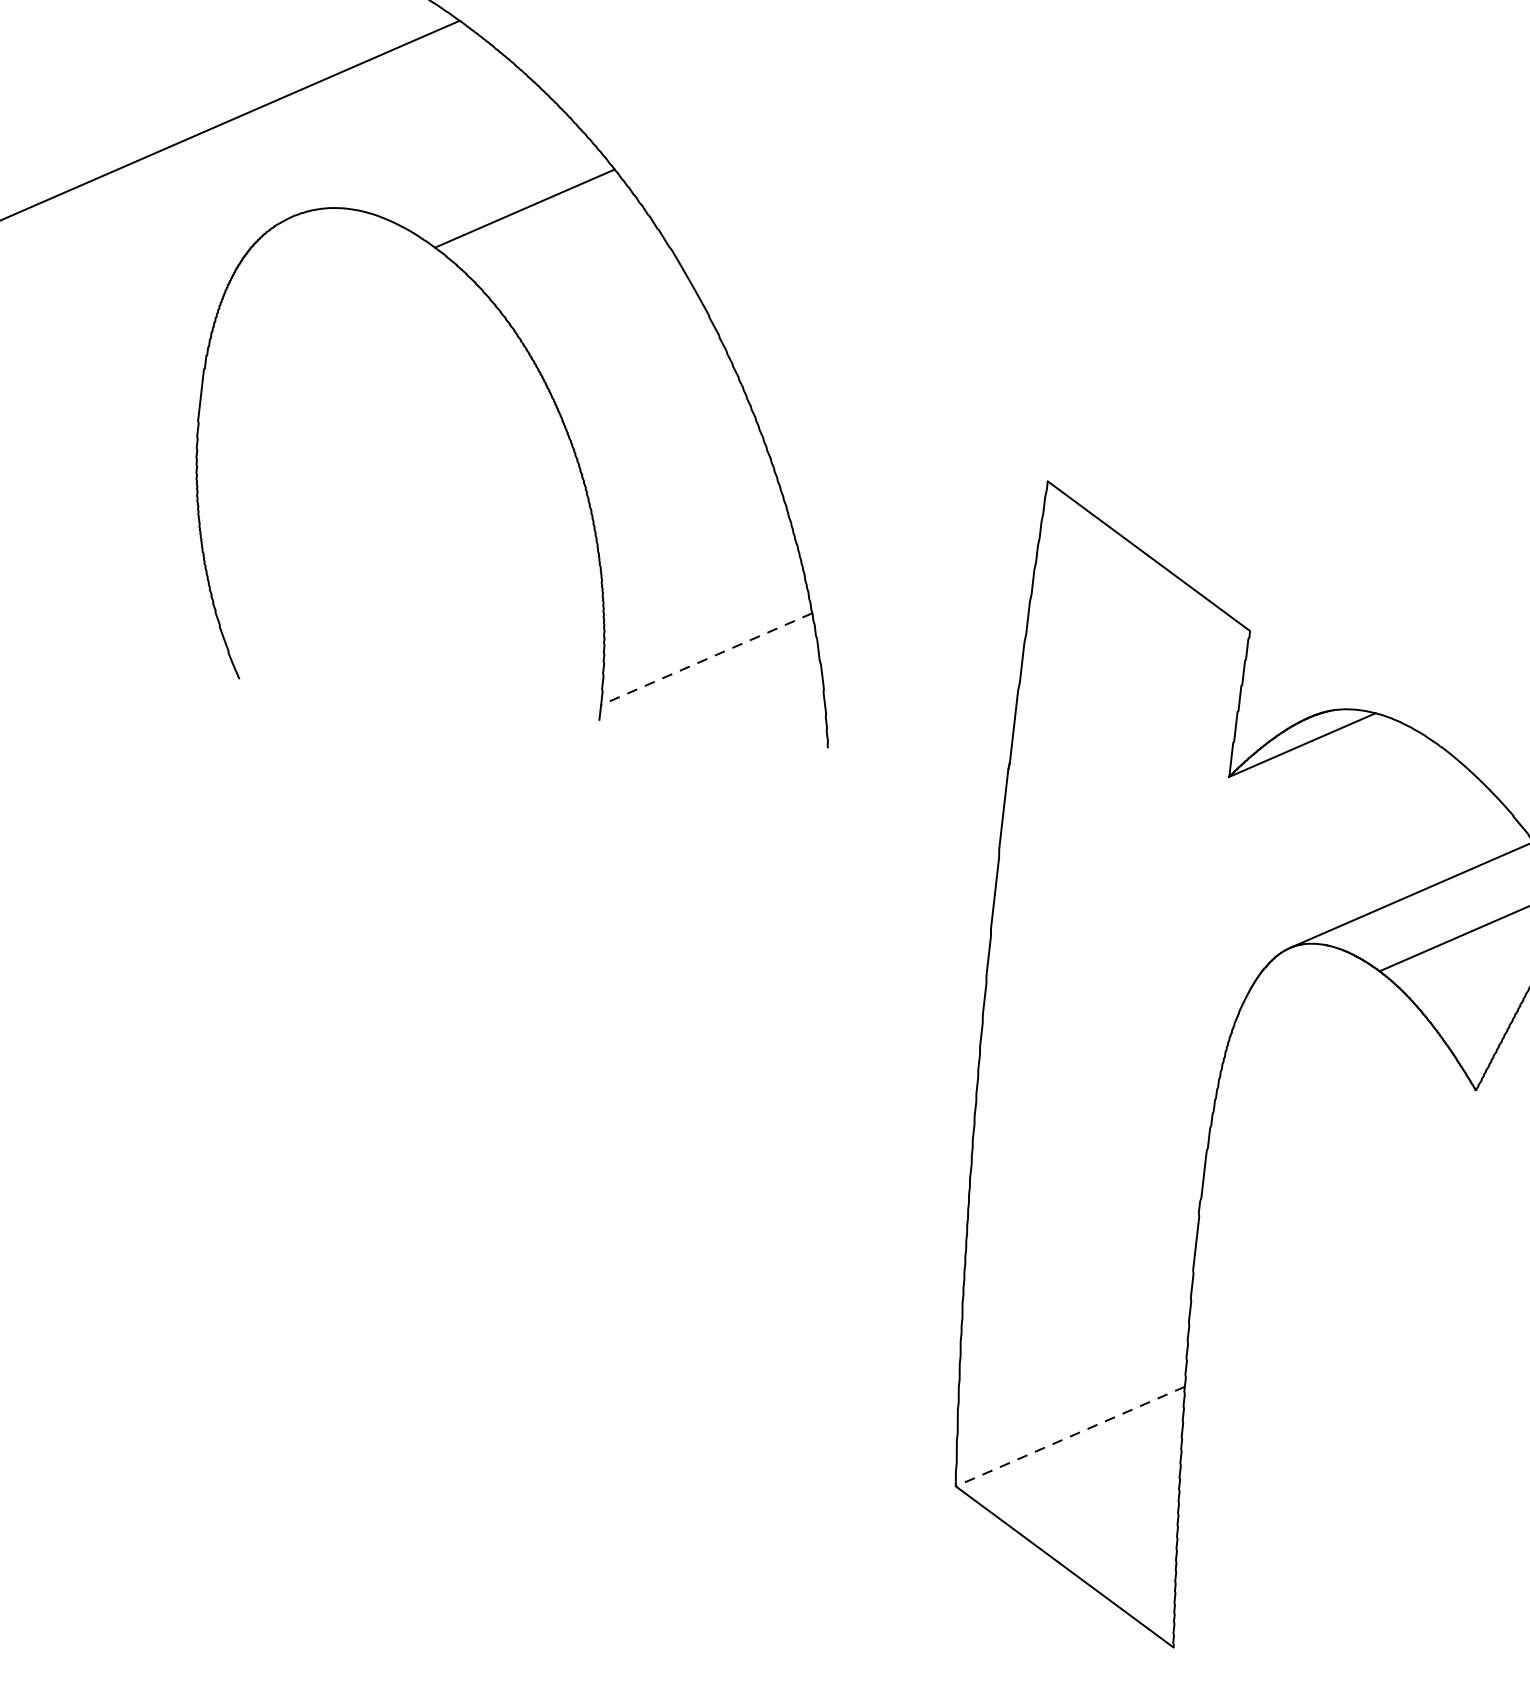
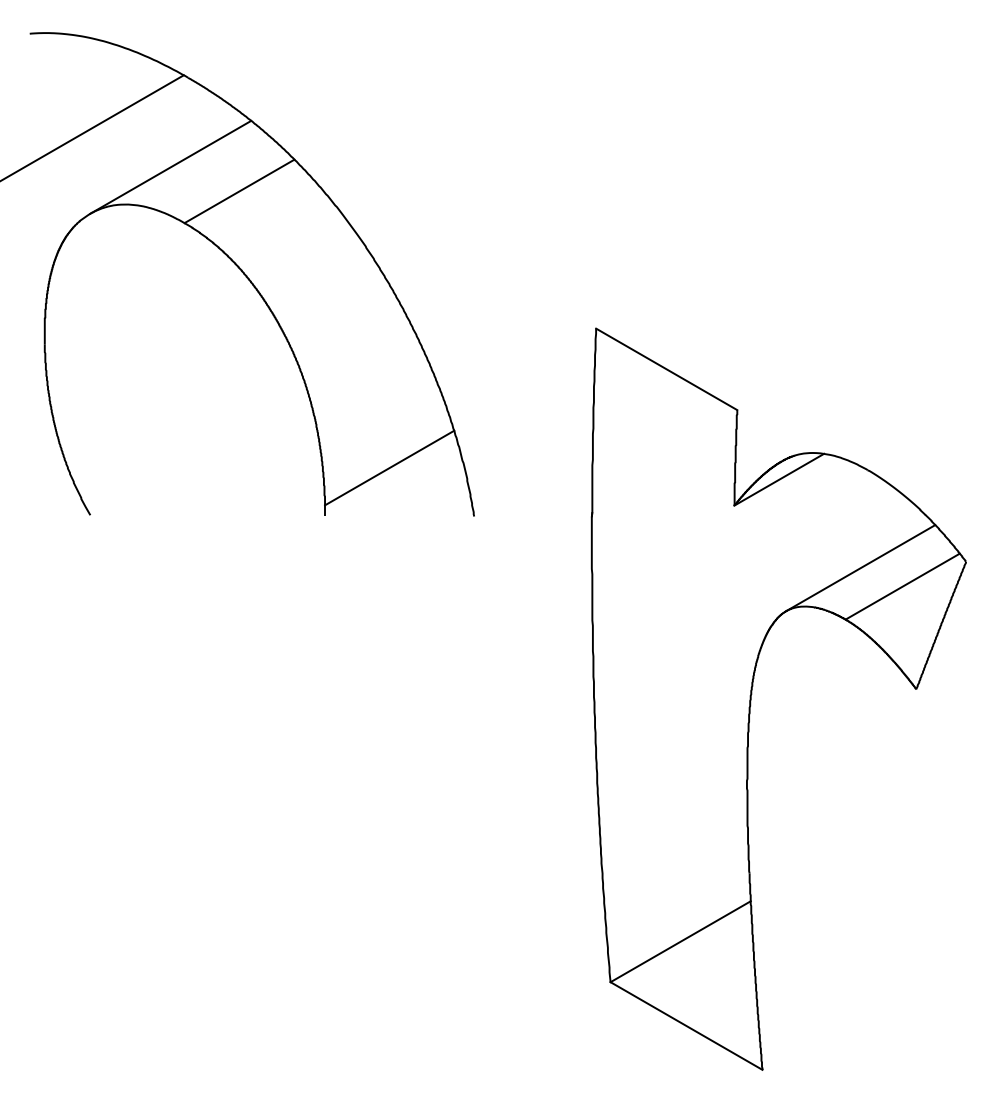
line: (423, 158) -> (170, 166), added
line: (706, 659) -> (389, 468), dashed -> solid
line: (1070, 1436) -> (680, 941), dashed -> solid

